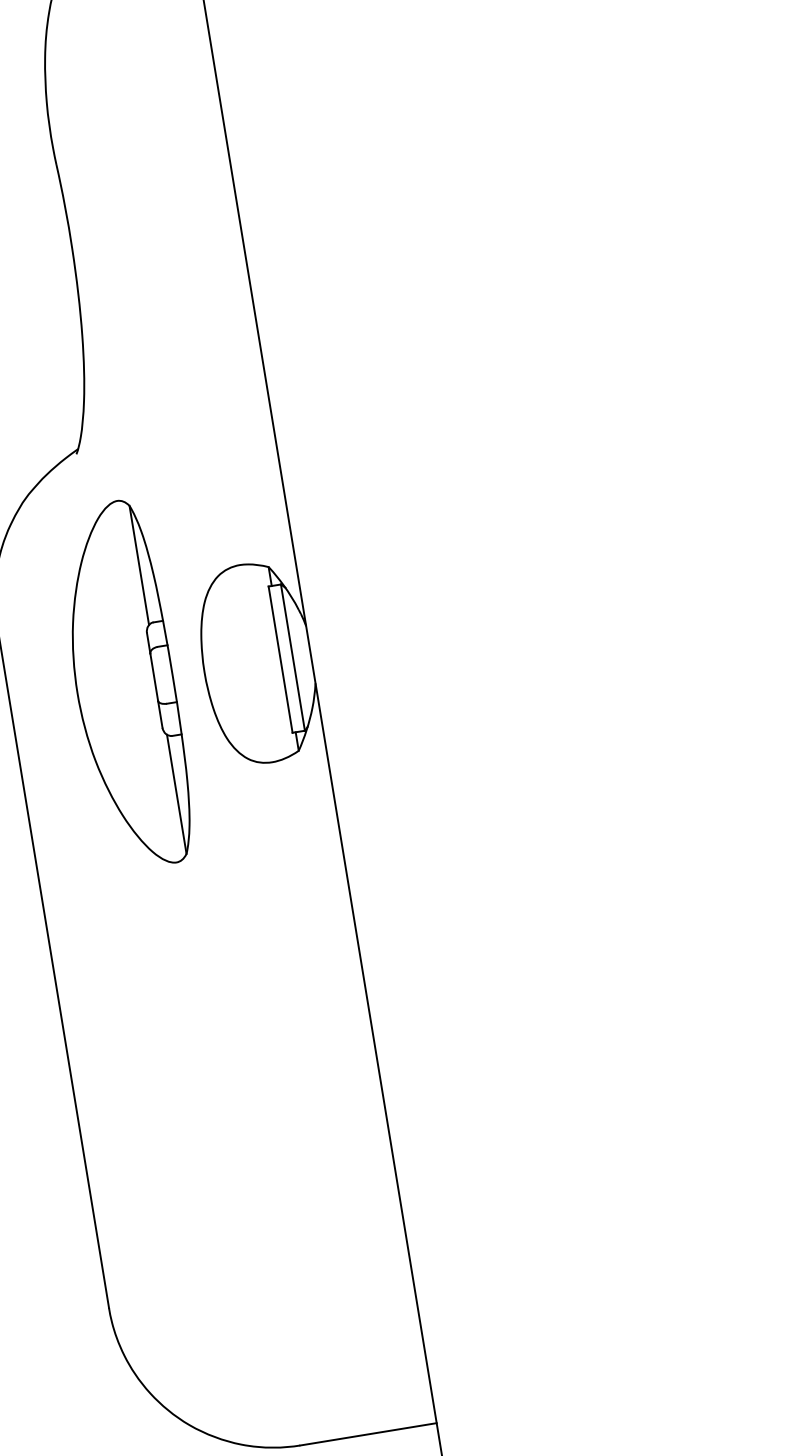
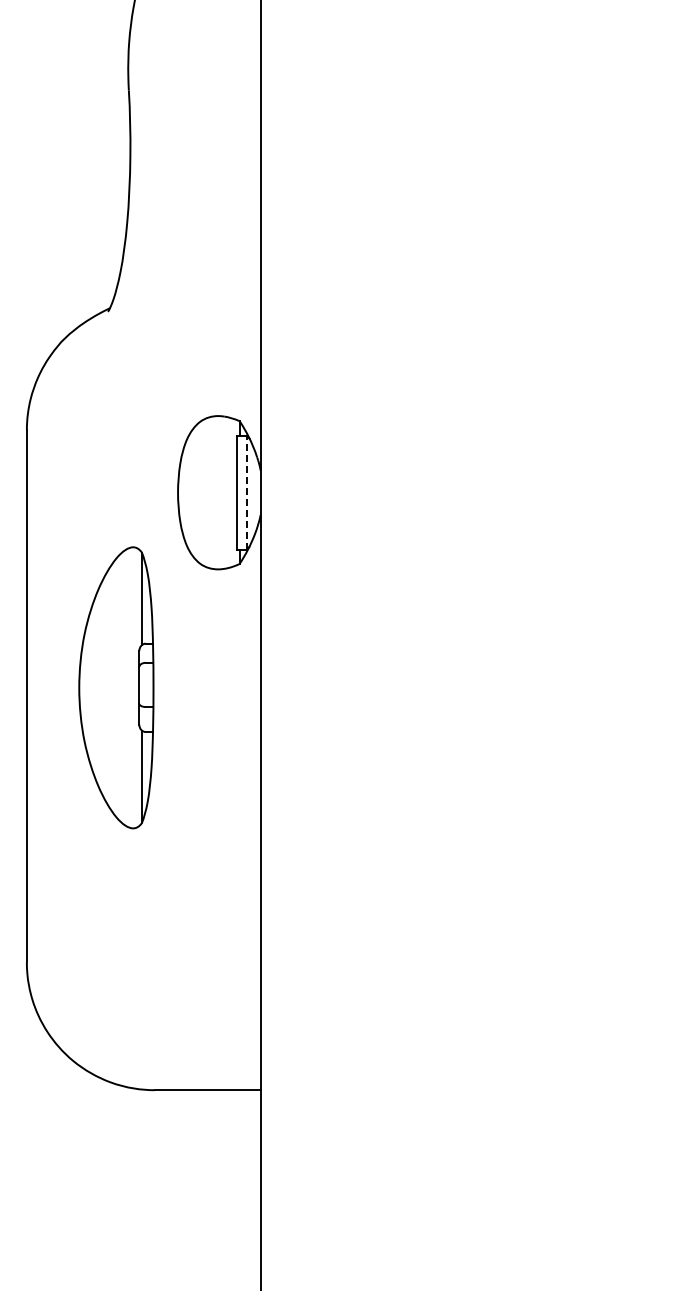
line: (292, 657) -> (246, 492), solid -> dashed
part: (125, 684) -> (116, 687), moved

